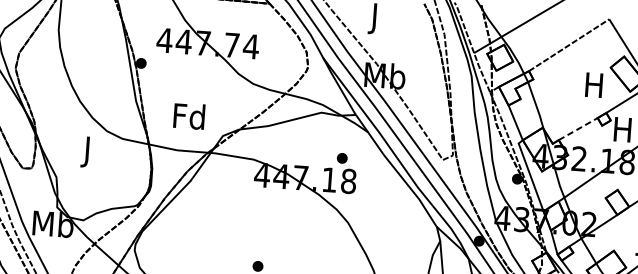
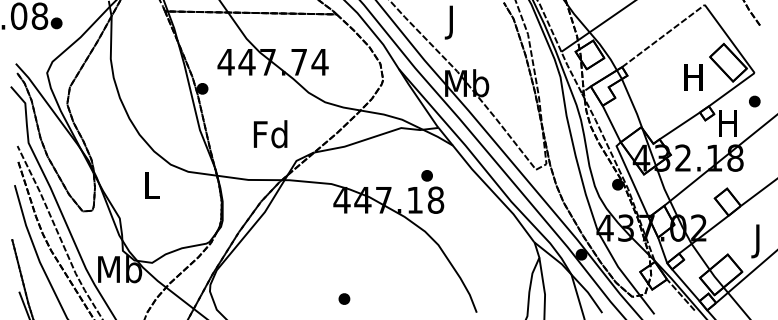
text: (189, 116) -> (270, 134), moved
line: (578, 128) -> (680, 125), dashed -> solid
text: (87, 151) -> (151, 188), J -> L

